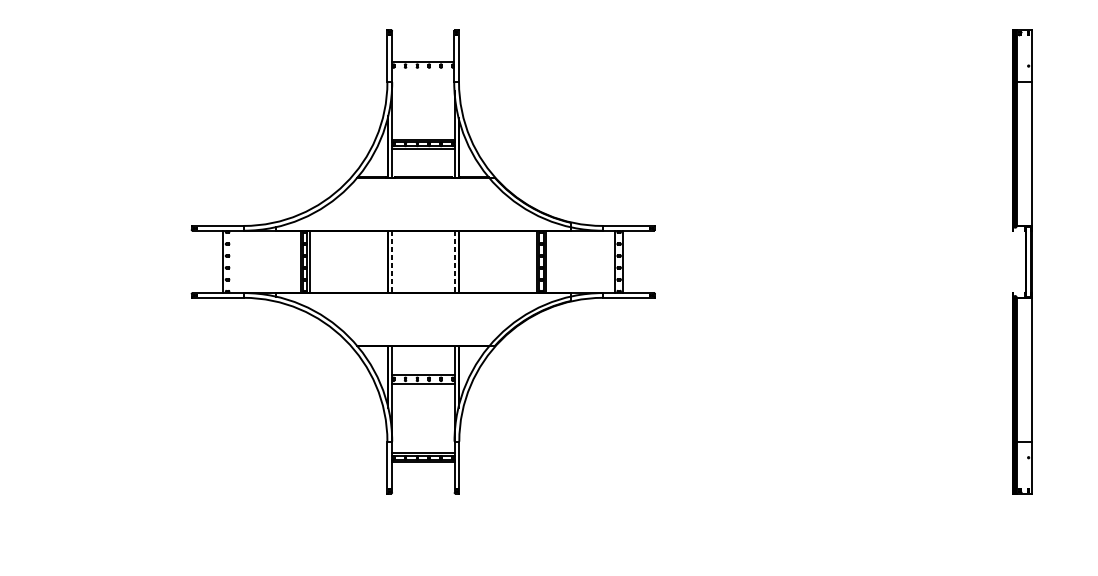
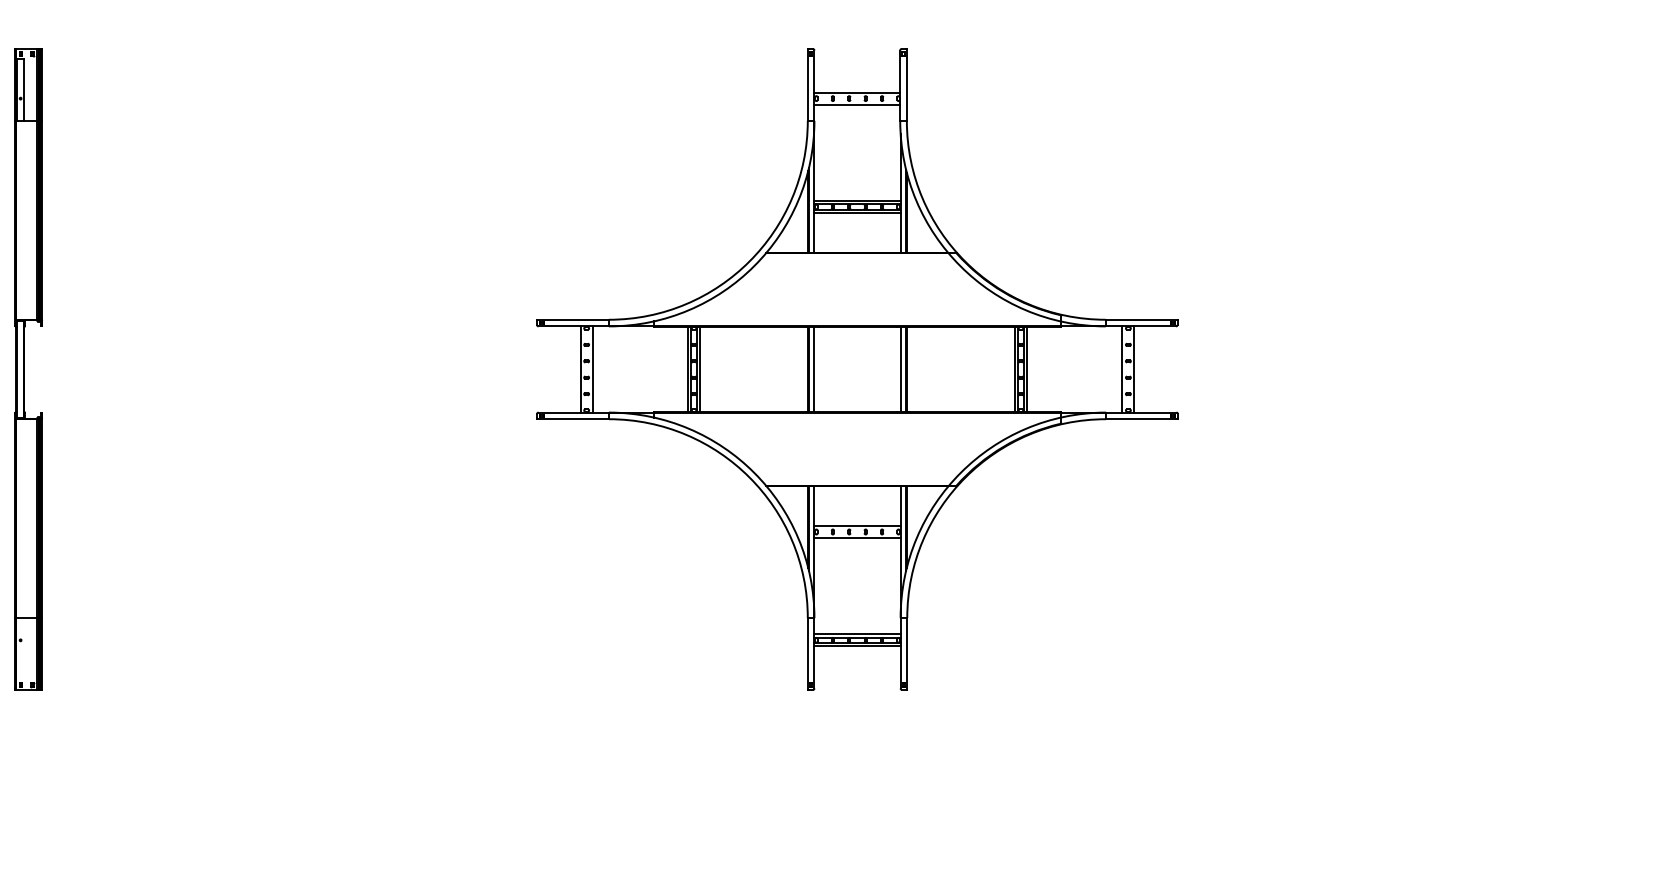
line: (423, 70) -> (857, 104), added
line: (231, 261) -> (592, 369), added
line: (392, 261) -> (814, 369), dashed -> solid
line: (454, 261) -> (900, 369), dashed -> solid

